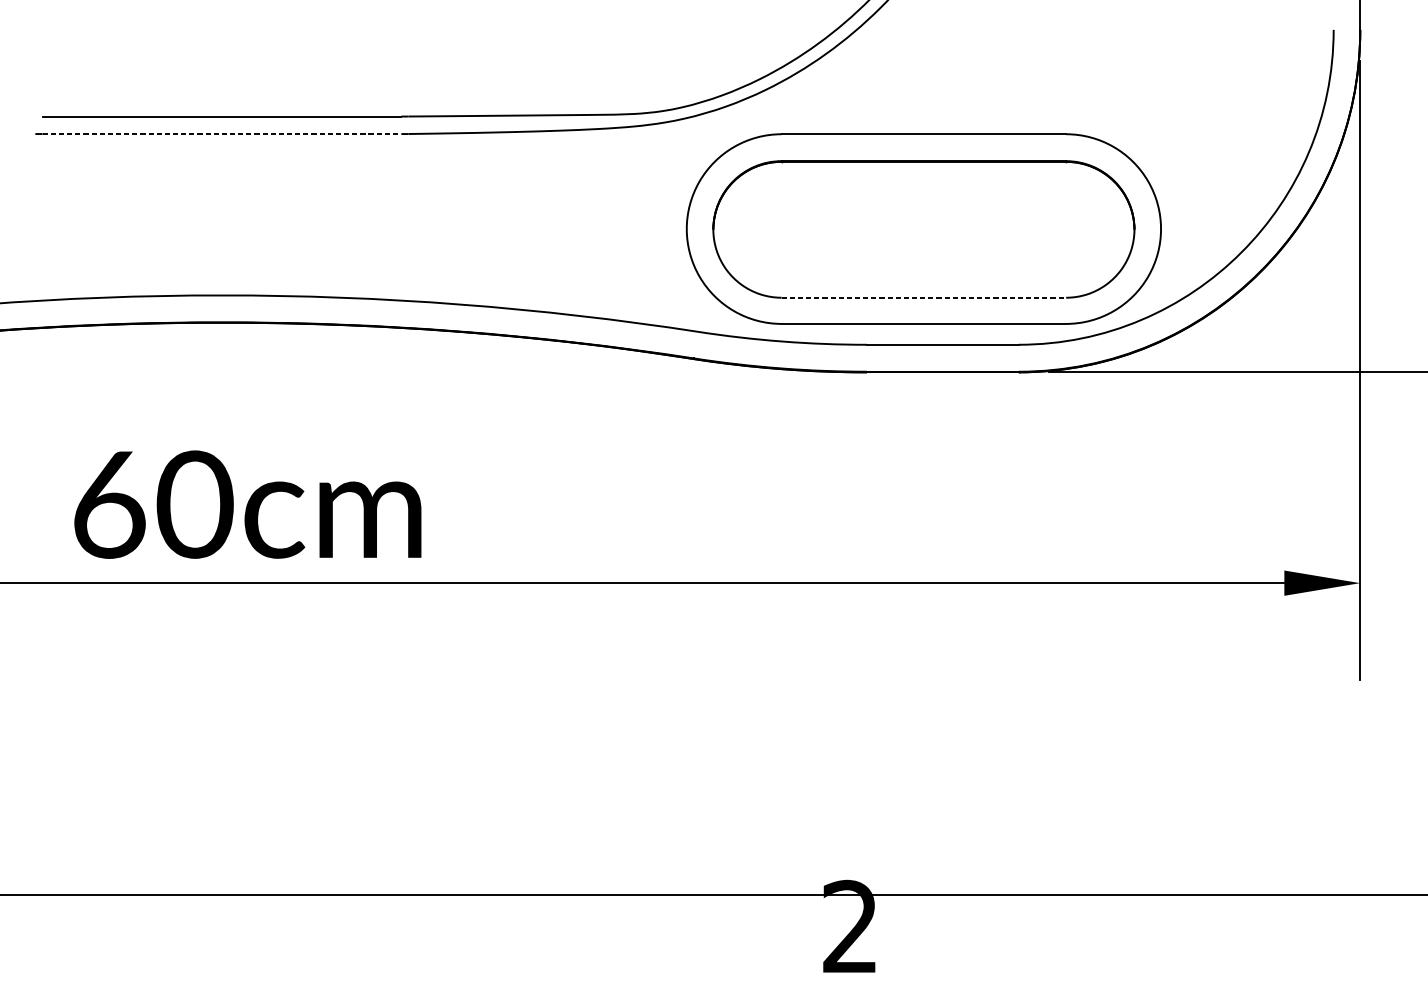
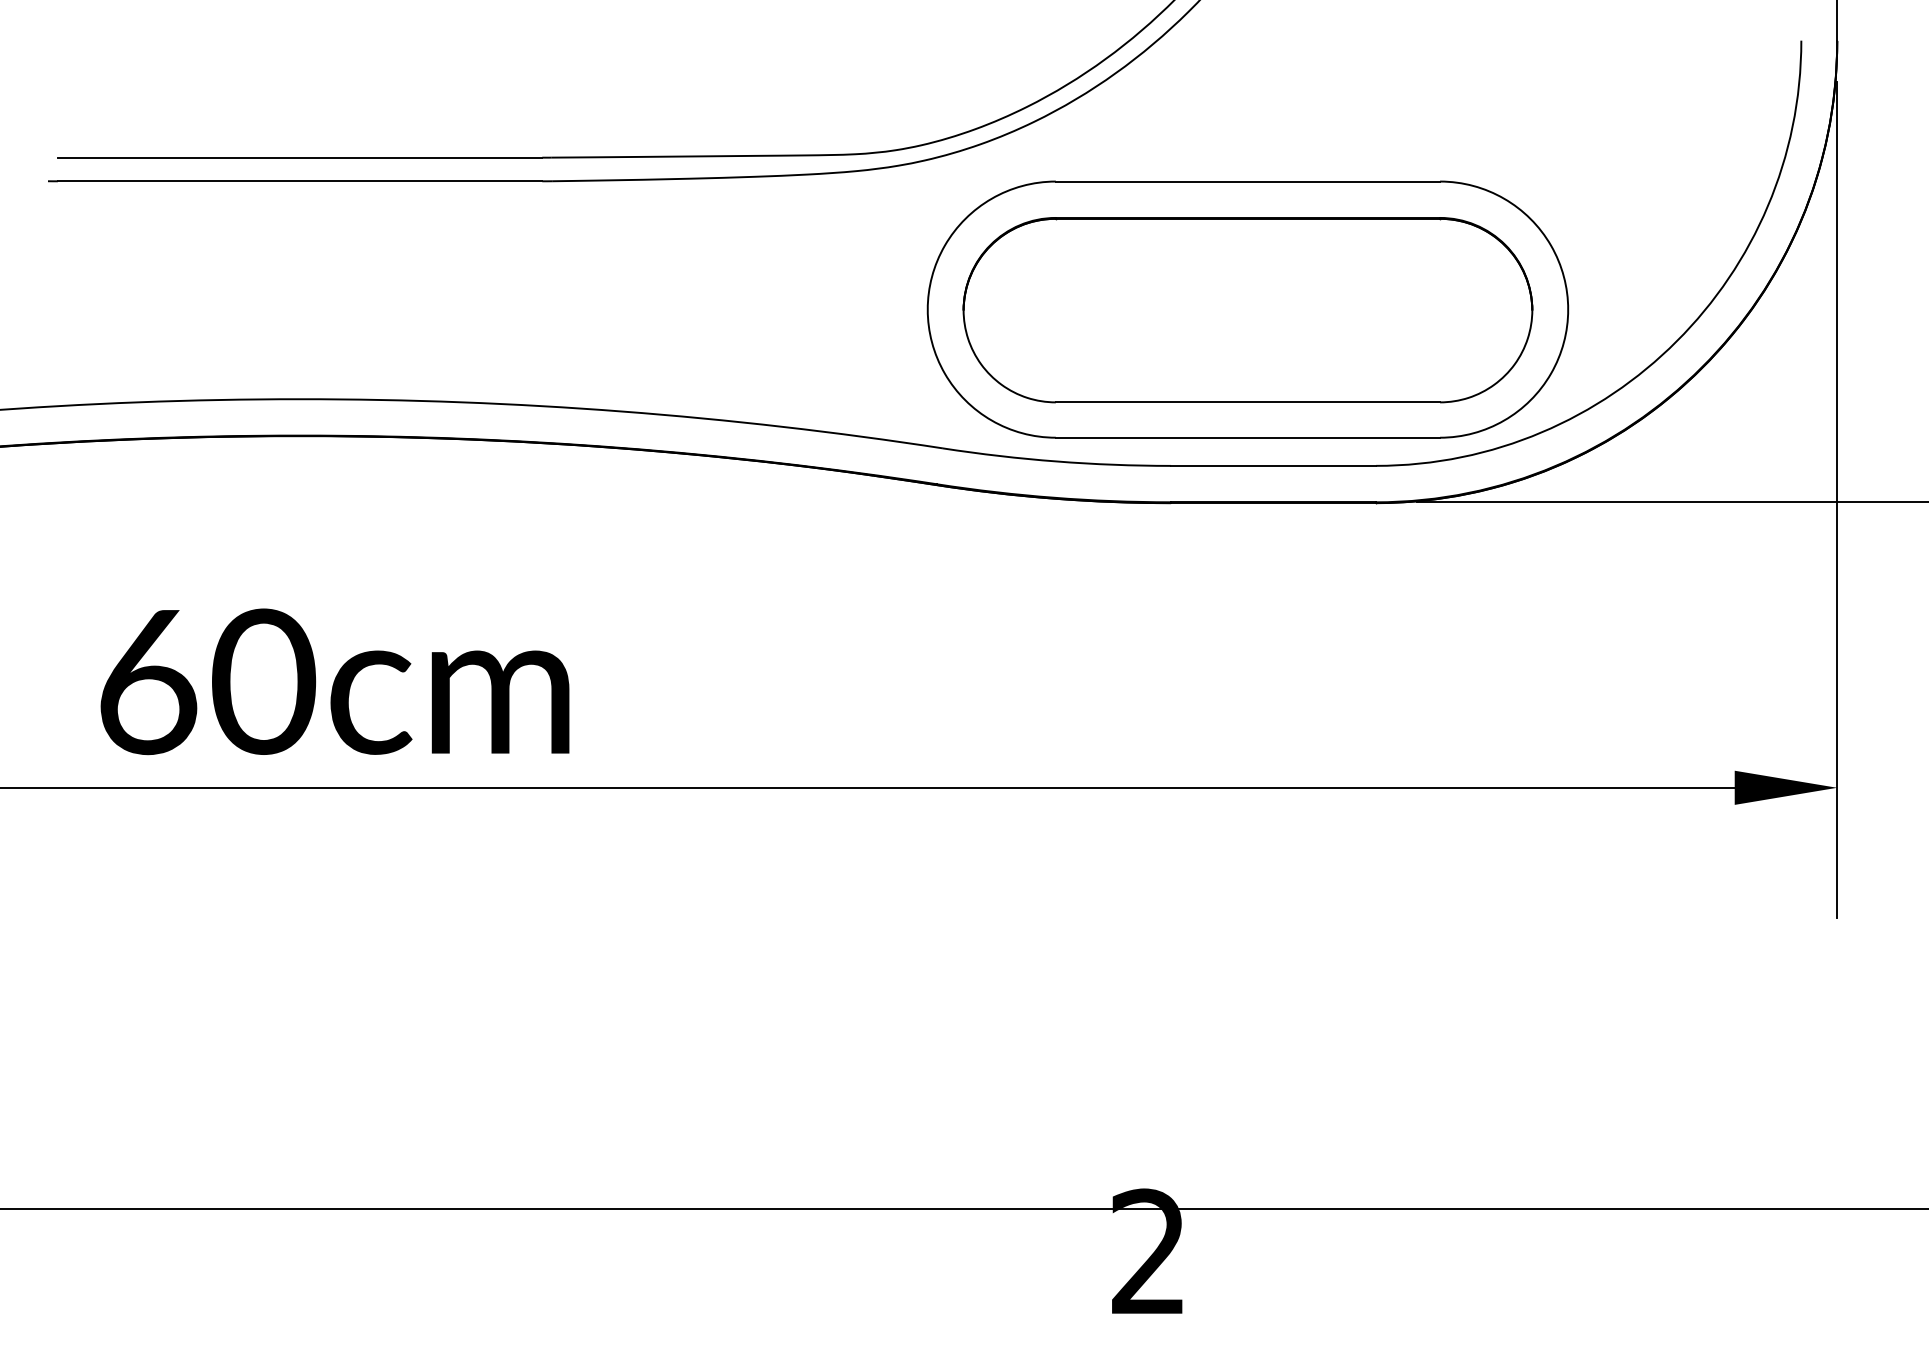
line: (222, 134) -> (300, 181), dashed -> solid
line: (924, 297) -> (1248, 402), dashed -> solid

